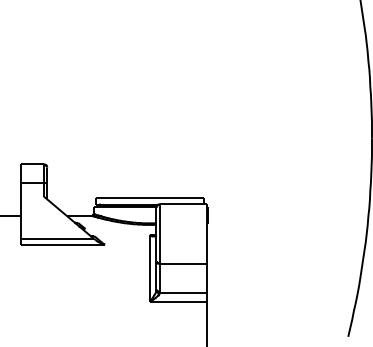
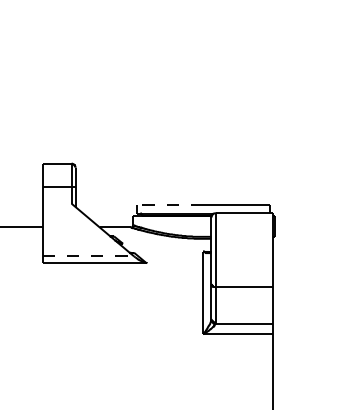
line: (123, 197) -> (170, 204), solid -> dashed
line: (57, 239) -> (88, 256), solid -> dashed

